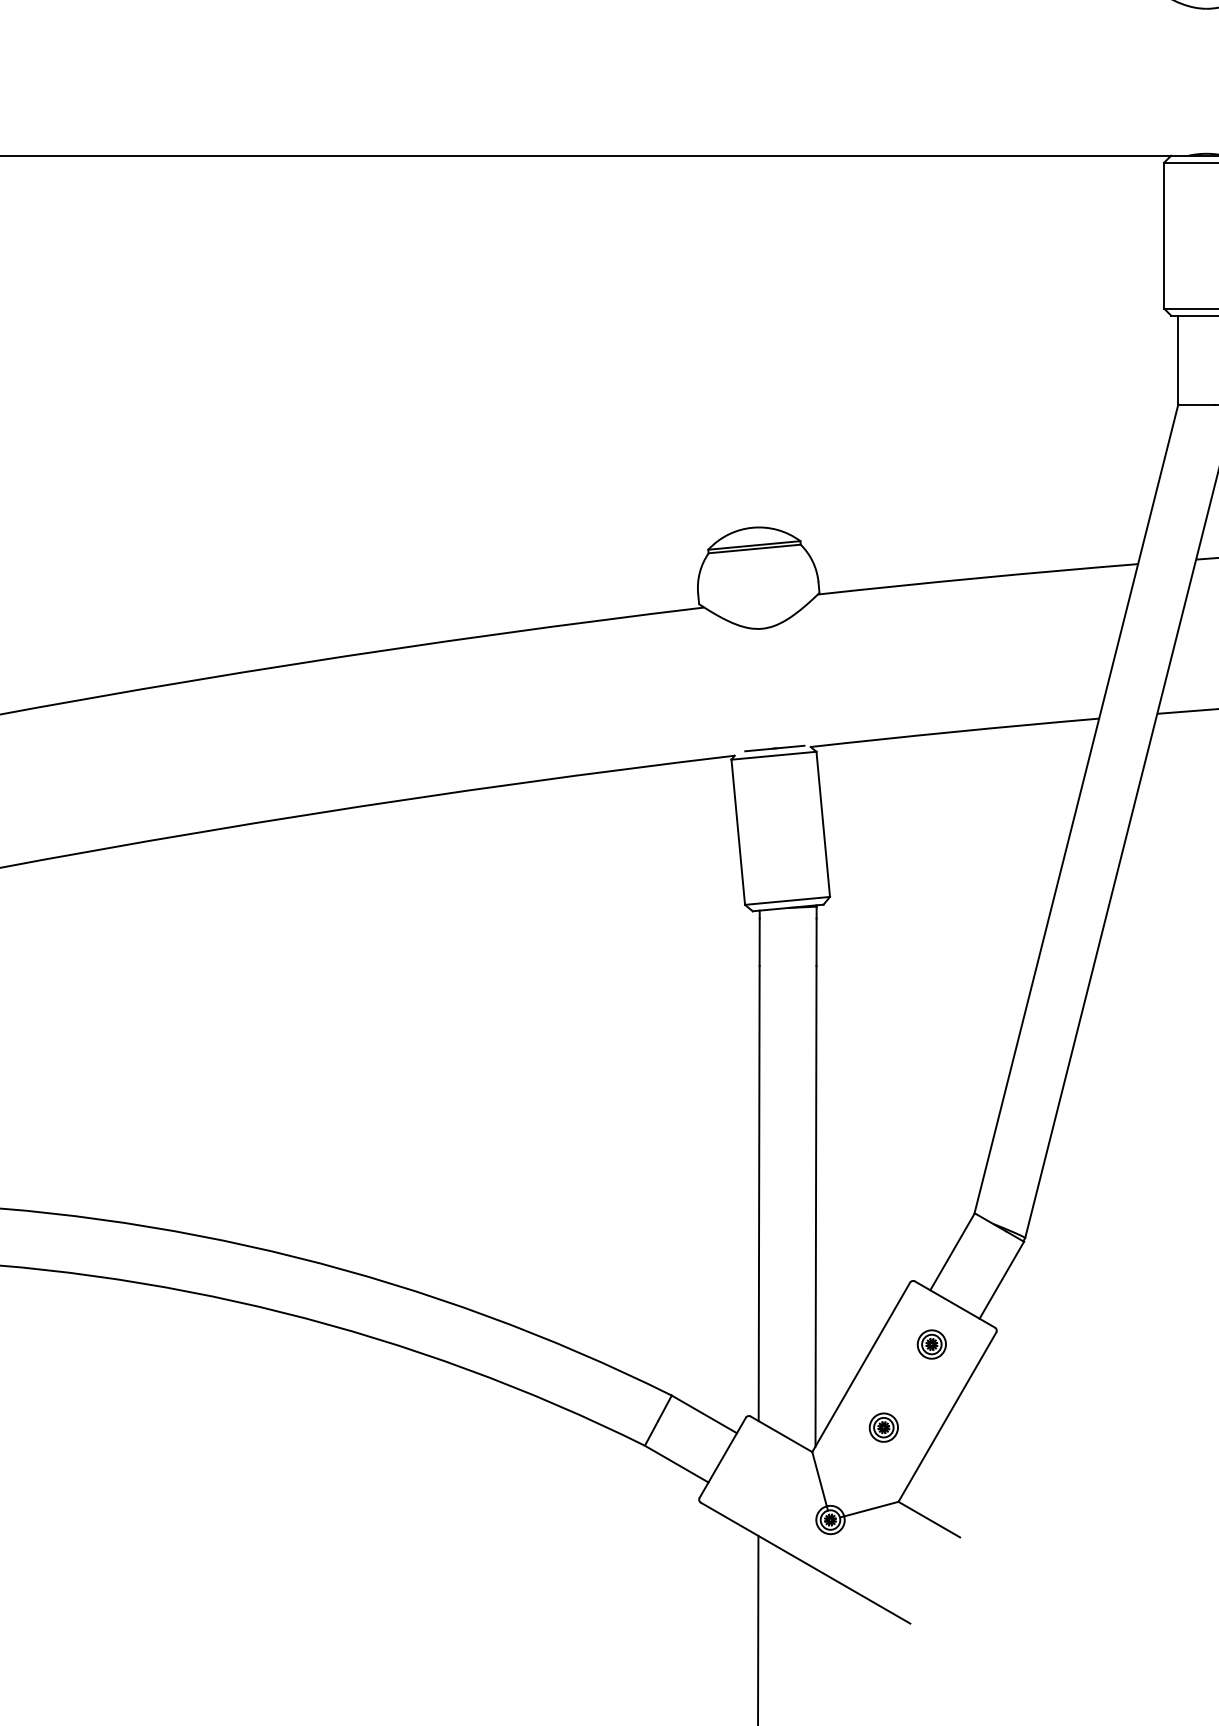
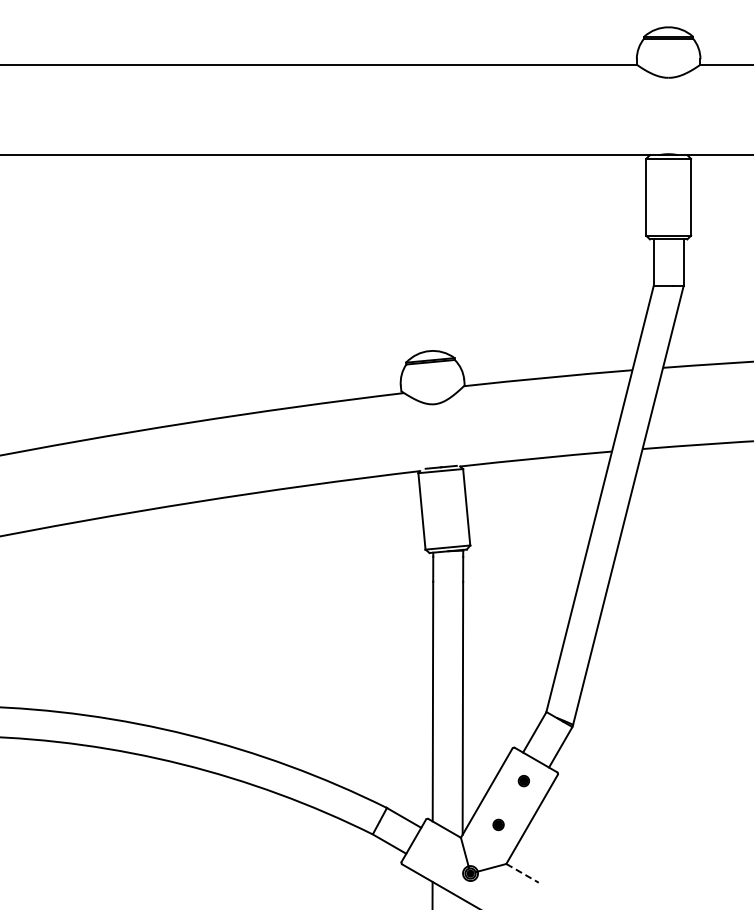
part: (931, 1343) -> (523, 780), size x0.7
part: (883, 1426) -> (498, 824), size x0.7
line: (929, 1519) -> (522, 873), solid -> dashed

